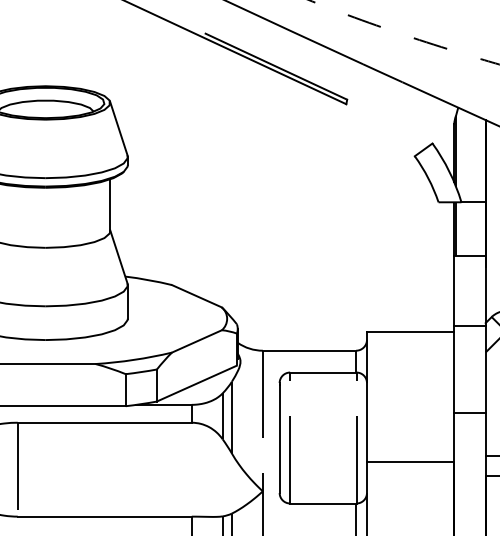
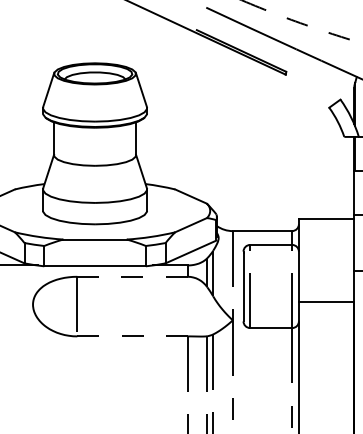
line: (104, 422) -> (132, 276), solid -> dashed
line: (106, 516) -> (133, 336), solid -> dashed

